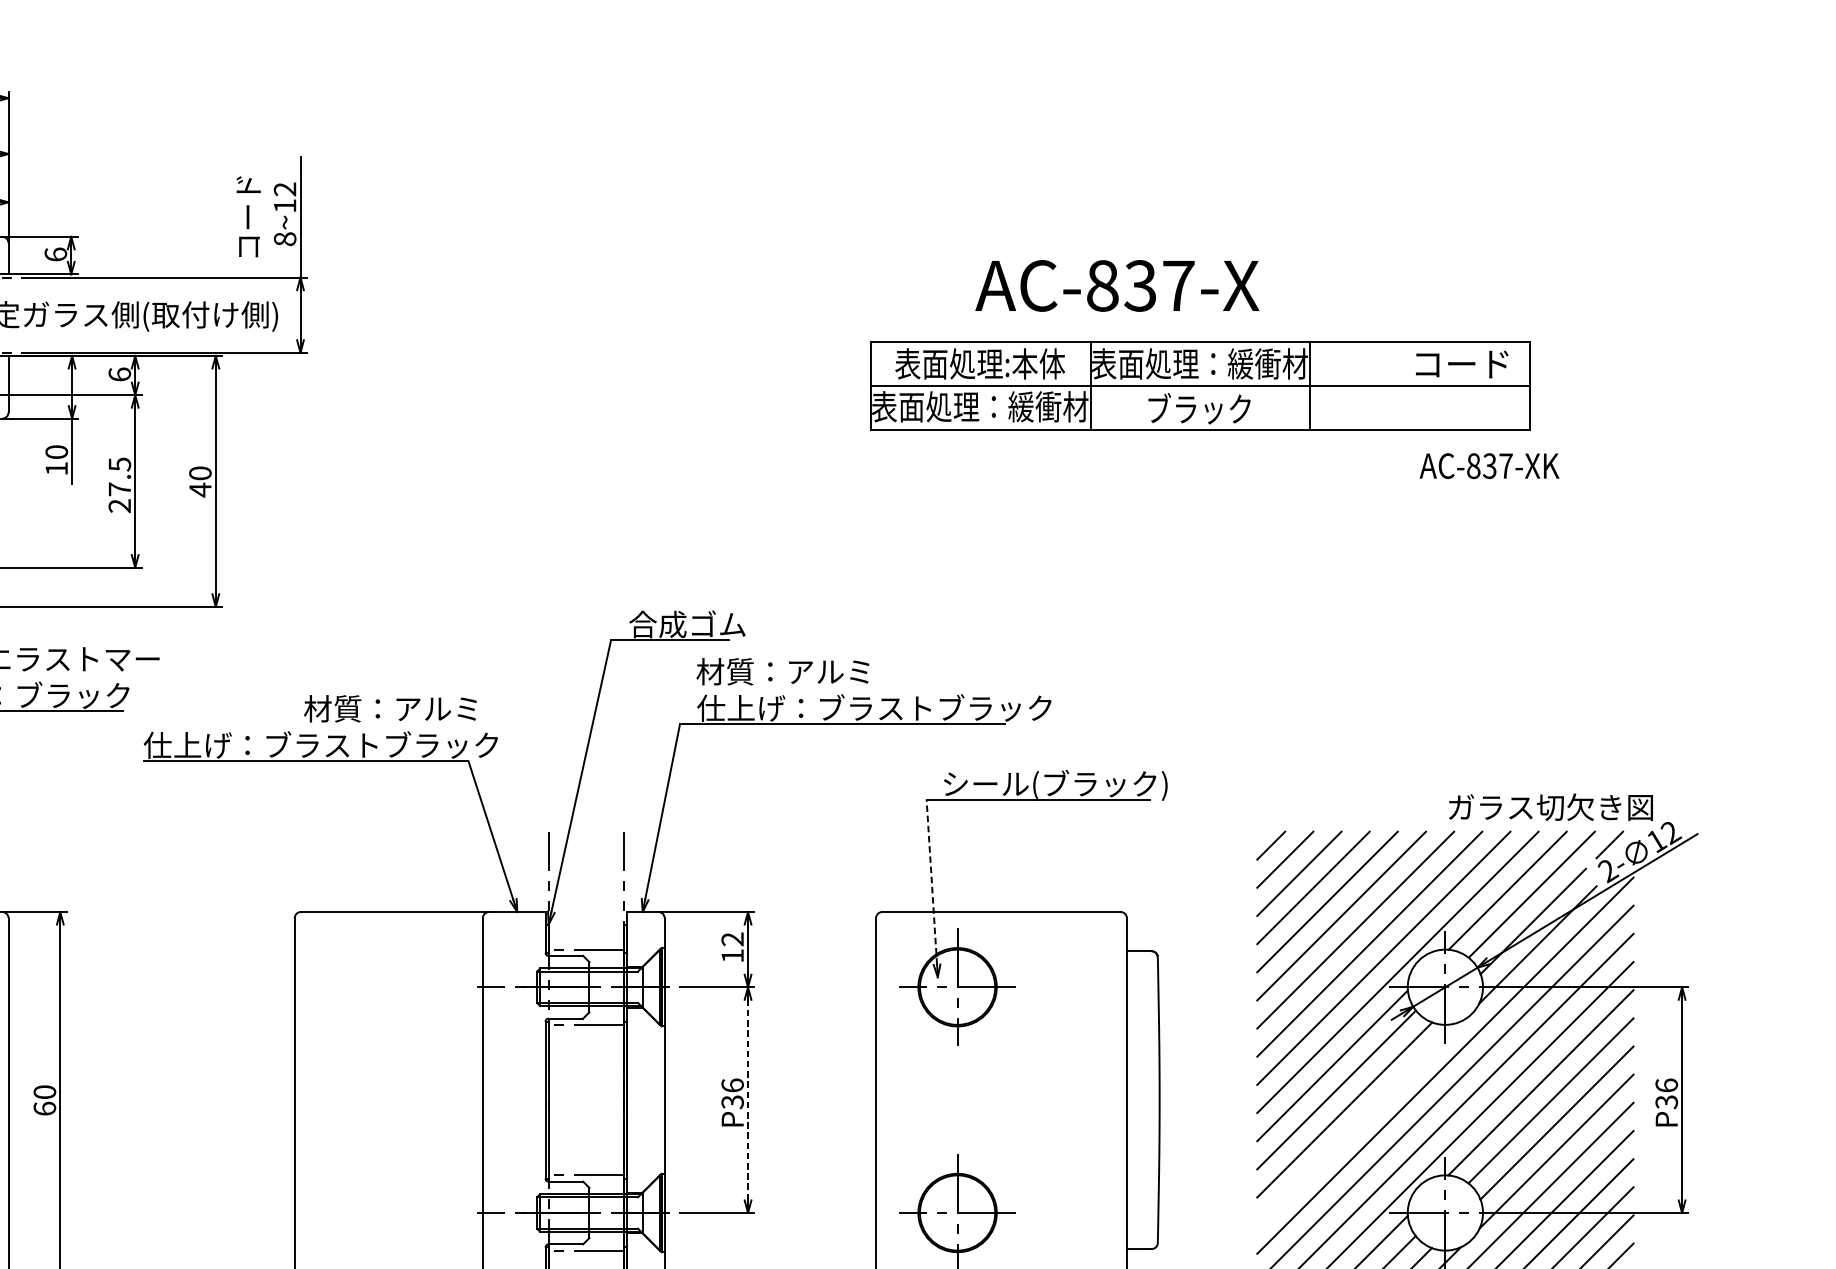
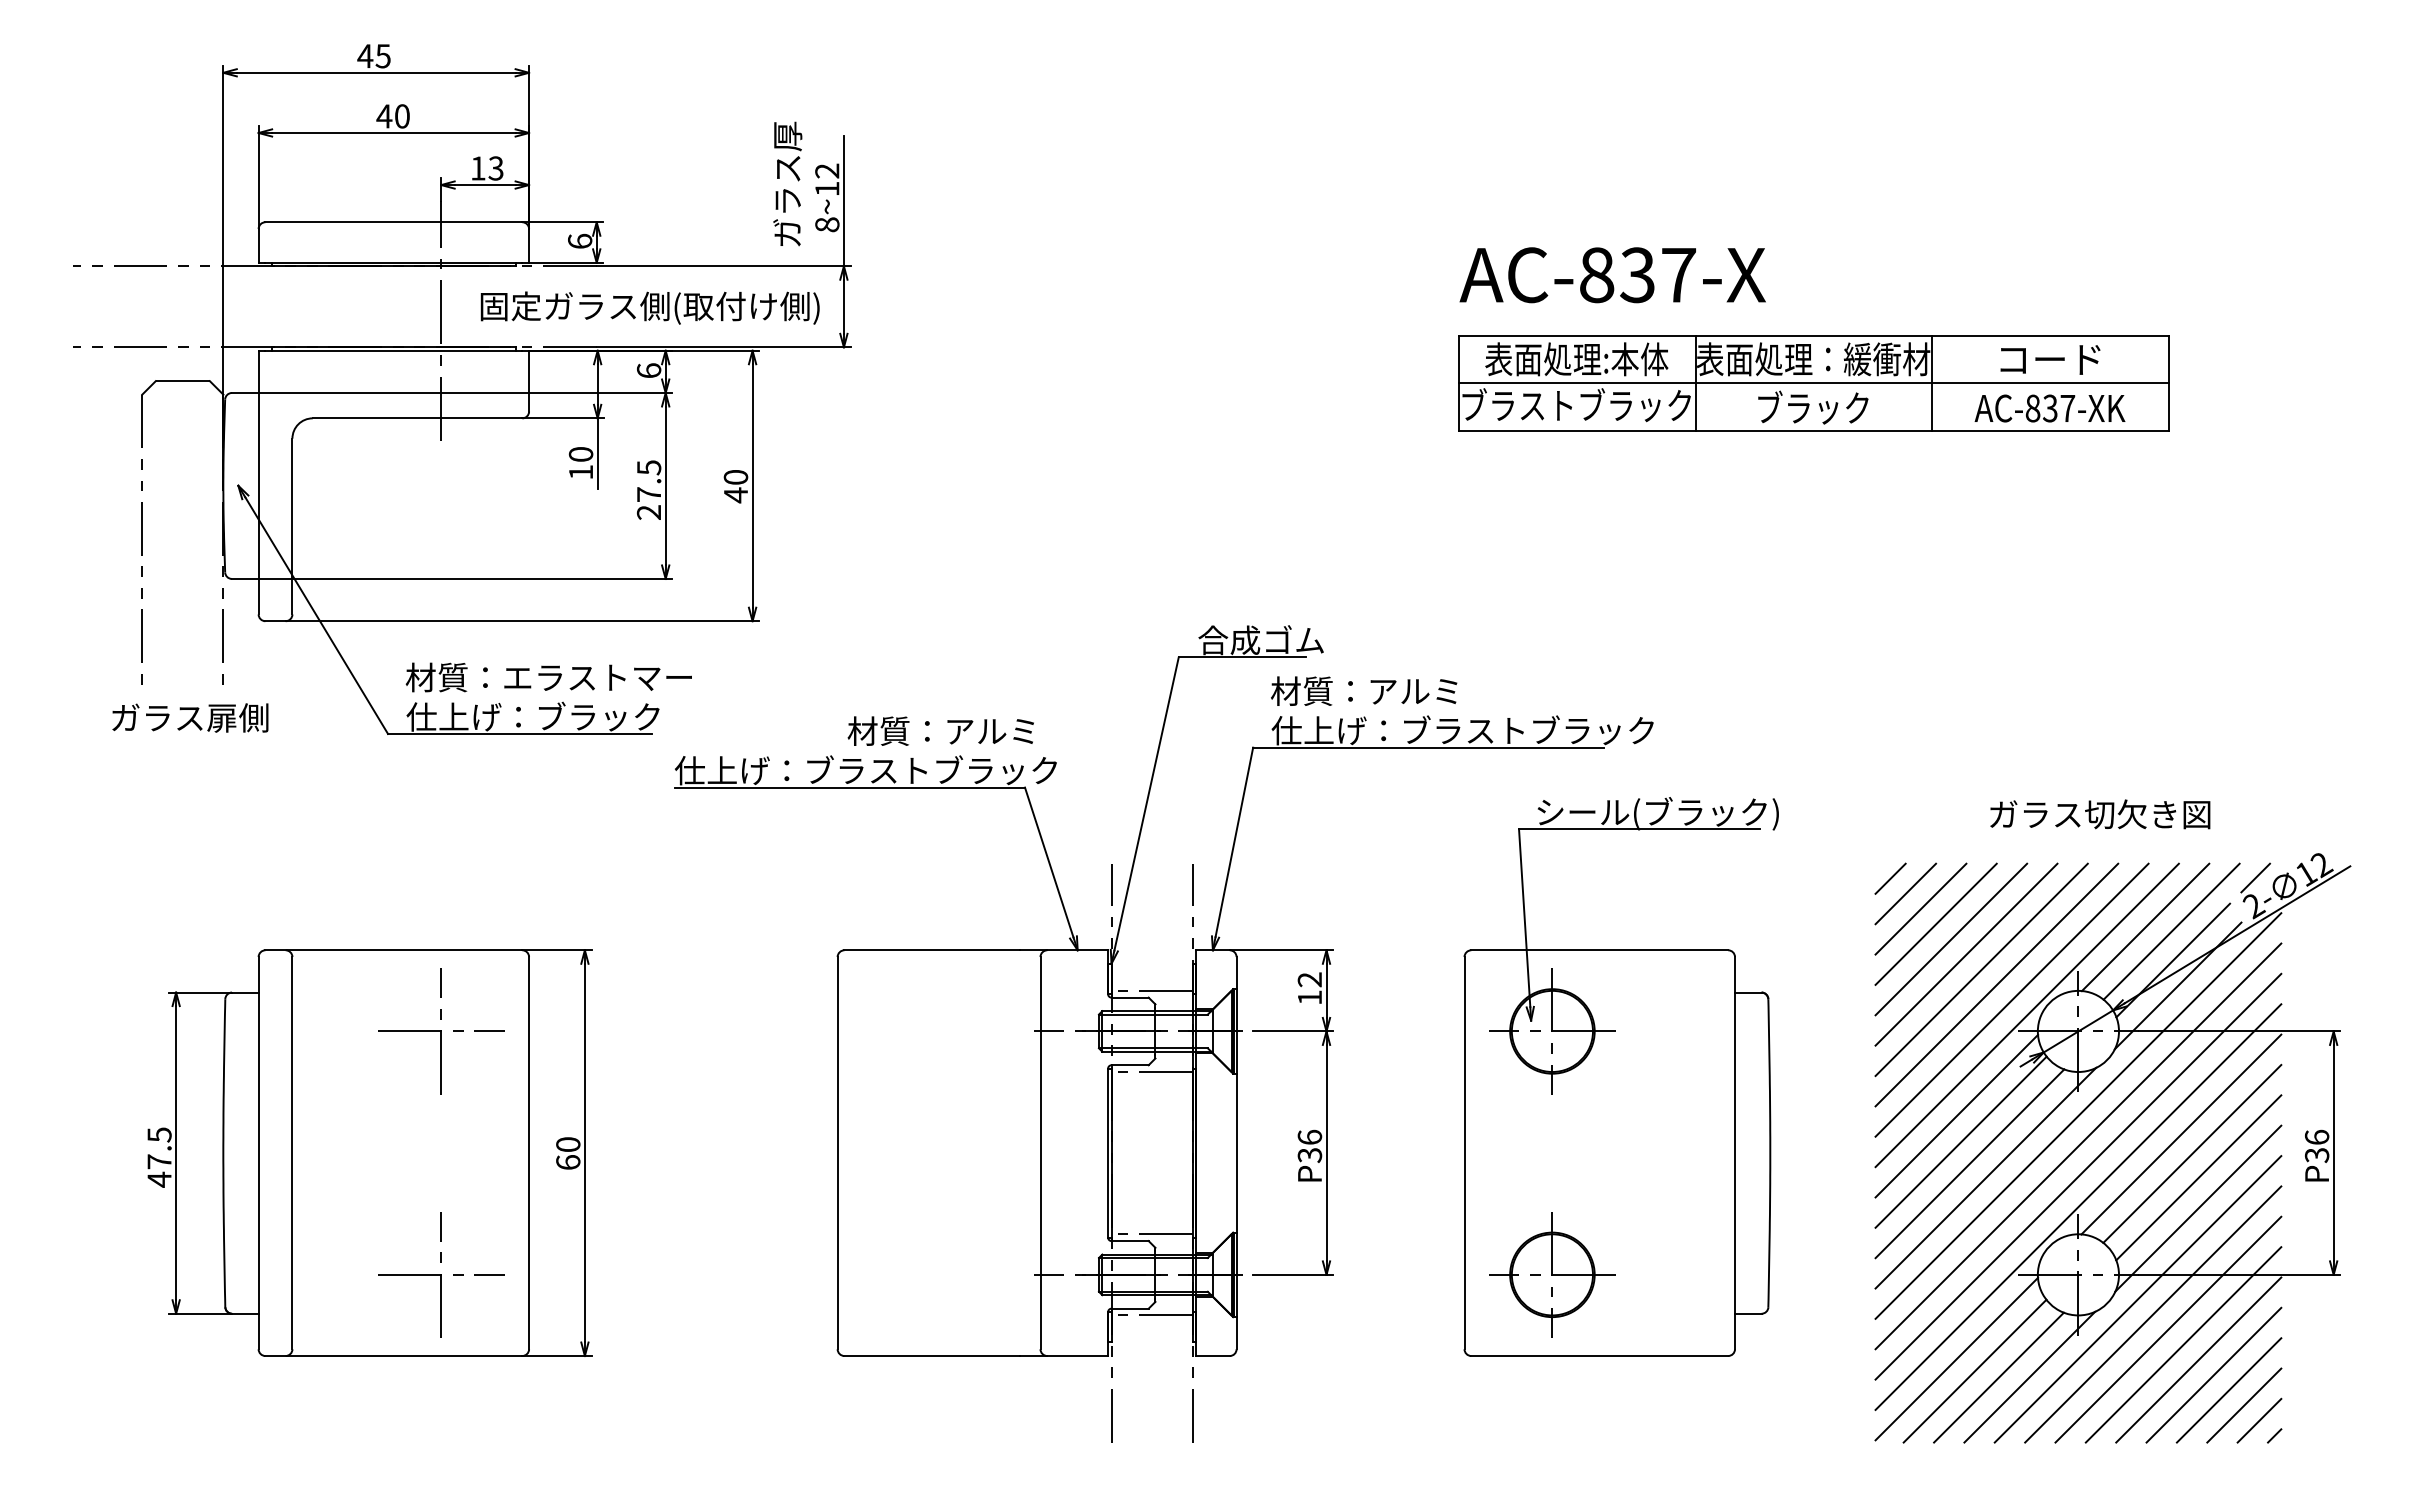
text: (248, 200) -> (787, 183), コード -> ガラス厚
text: (1117, 286) -> (1612, 275), moved
text: (1462, 364) -> (2050, 359), moved
text: (979, 406) -> (1576, 405), 表面処理：緩衝材 -> ブラストブラック
text: (1489, 466) -> (2049, 408), moved
text: (1551, 807) -> (2100, 814), moved
line: (931, 881) -> (1524, 917), dashed -> solid
line: (748, 1100) -> (1326, 1153), dashed -> solid
line: (1359, 1122) -> (1985, 1177), added

